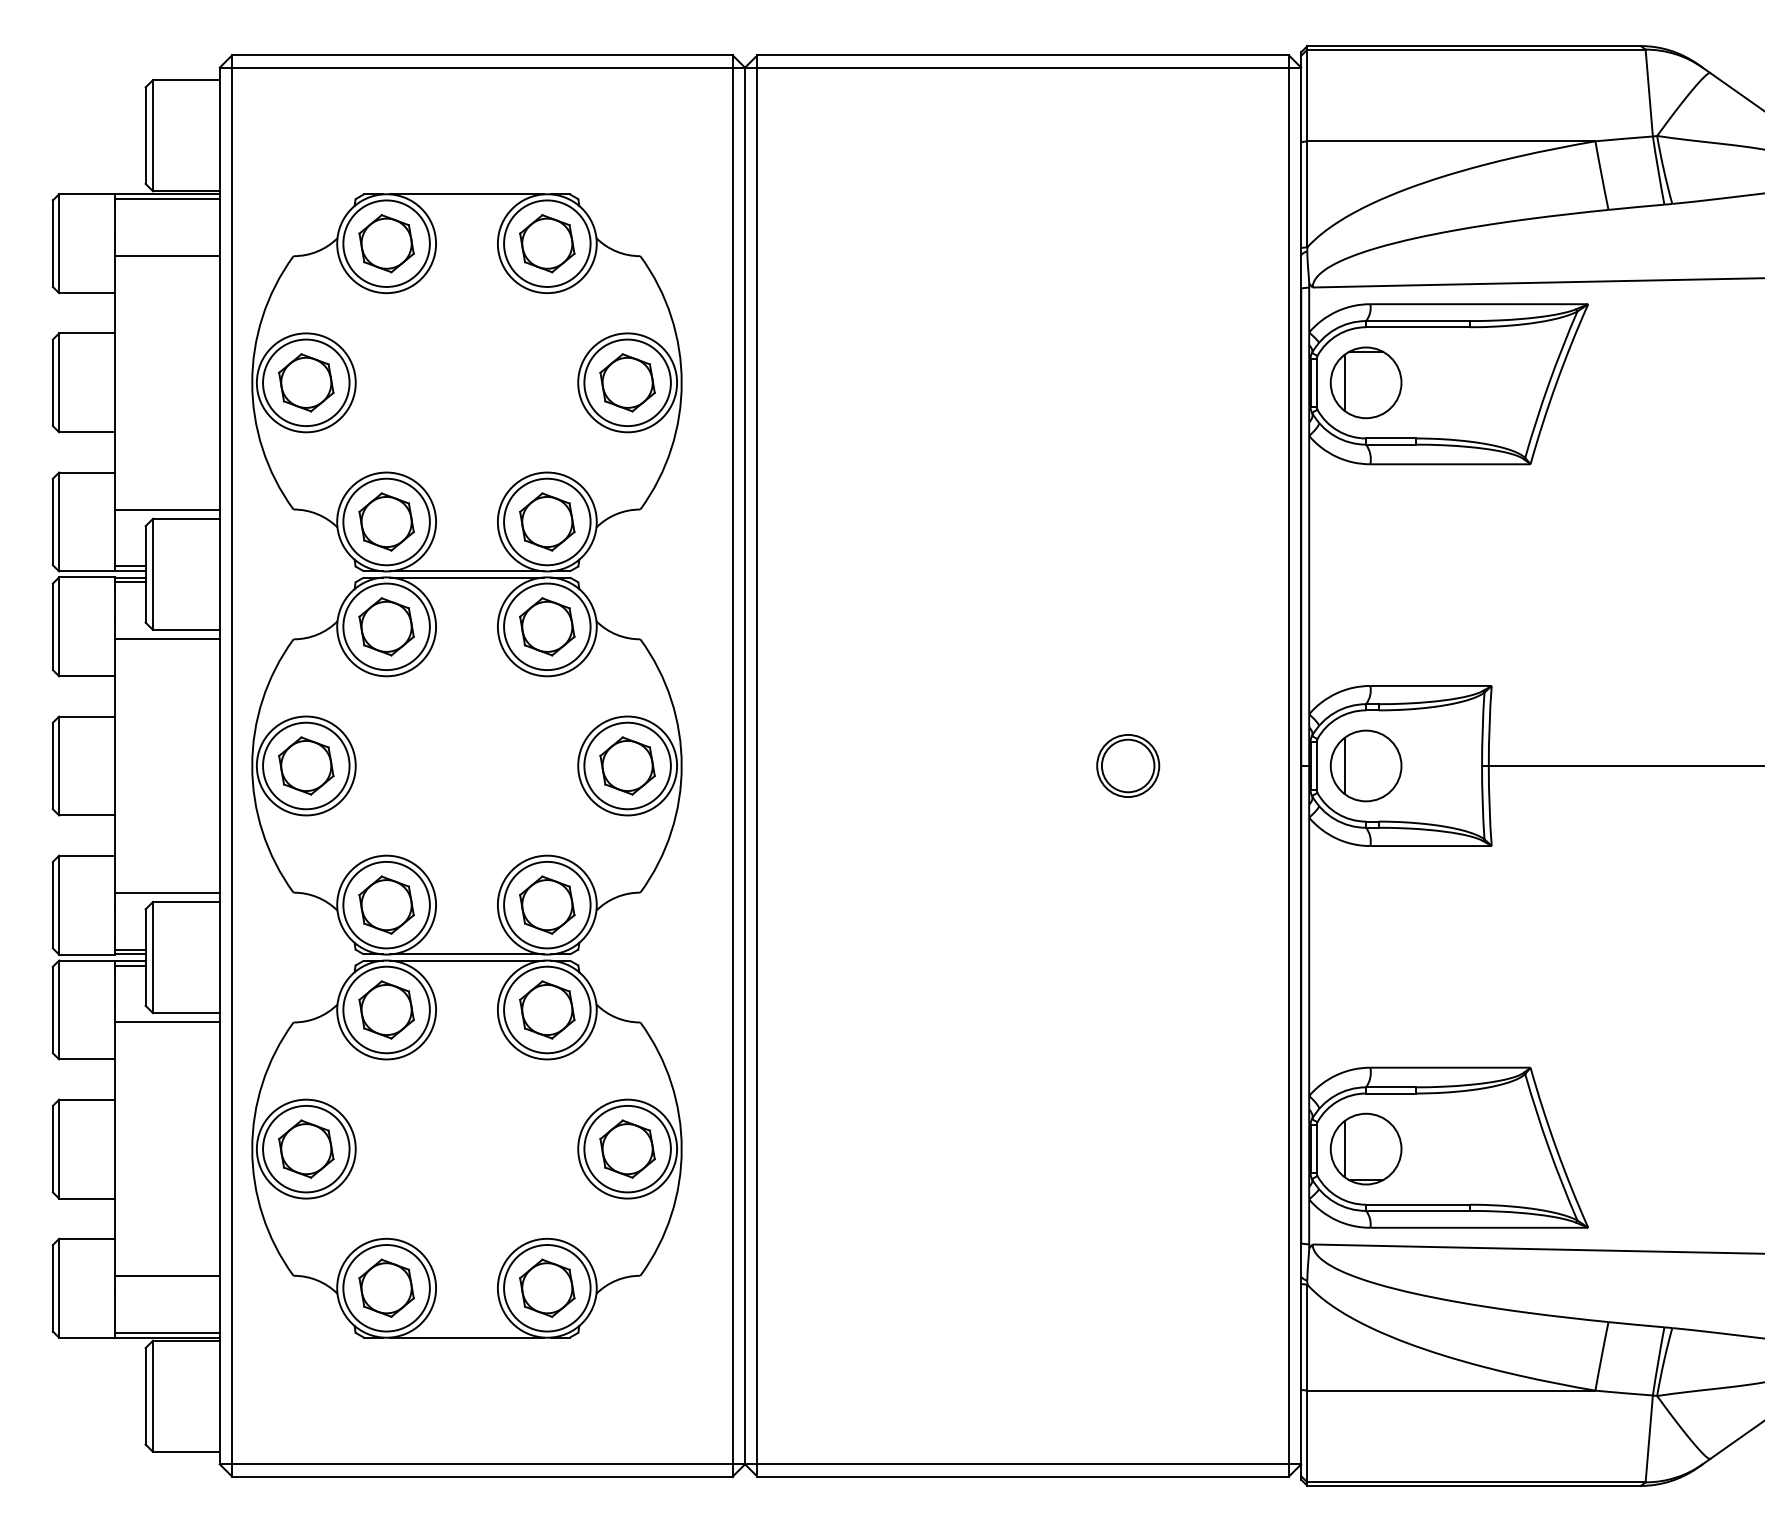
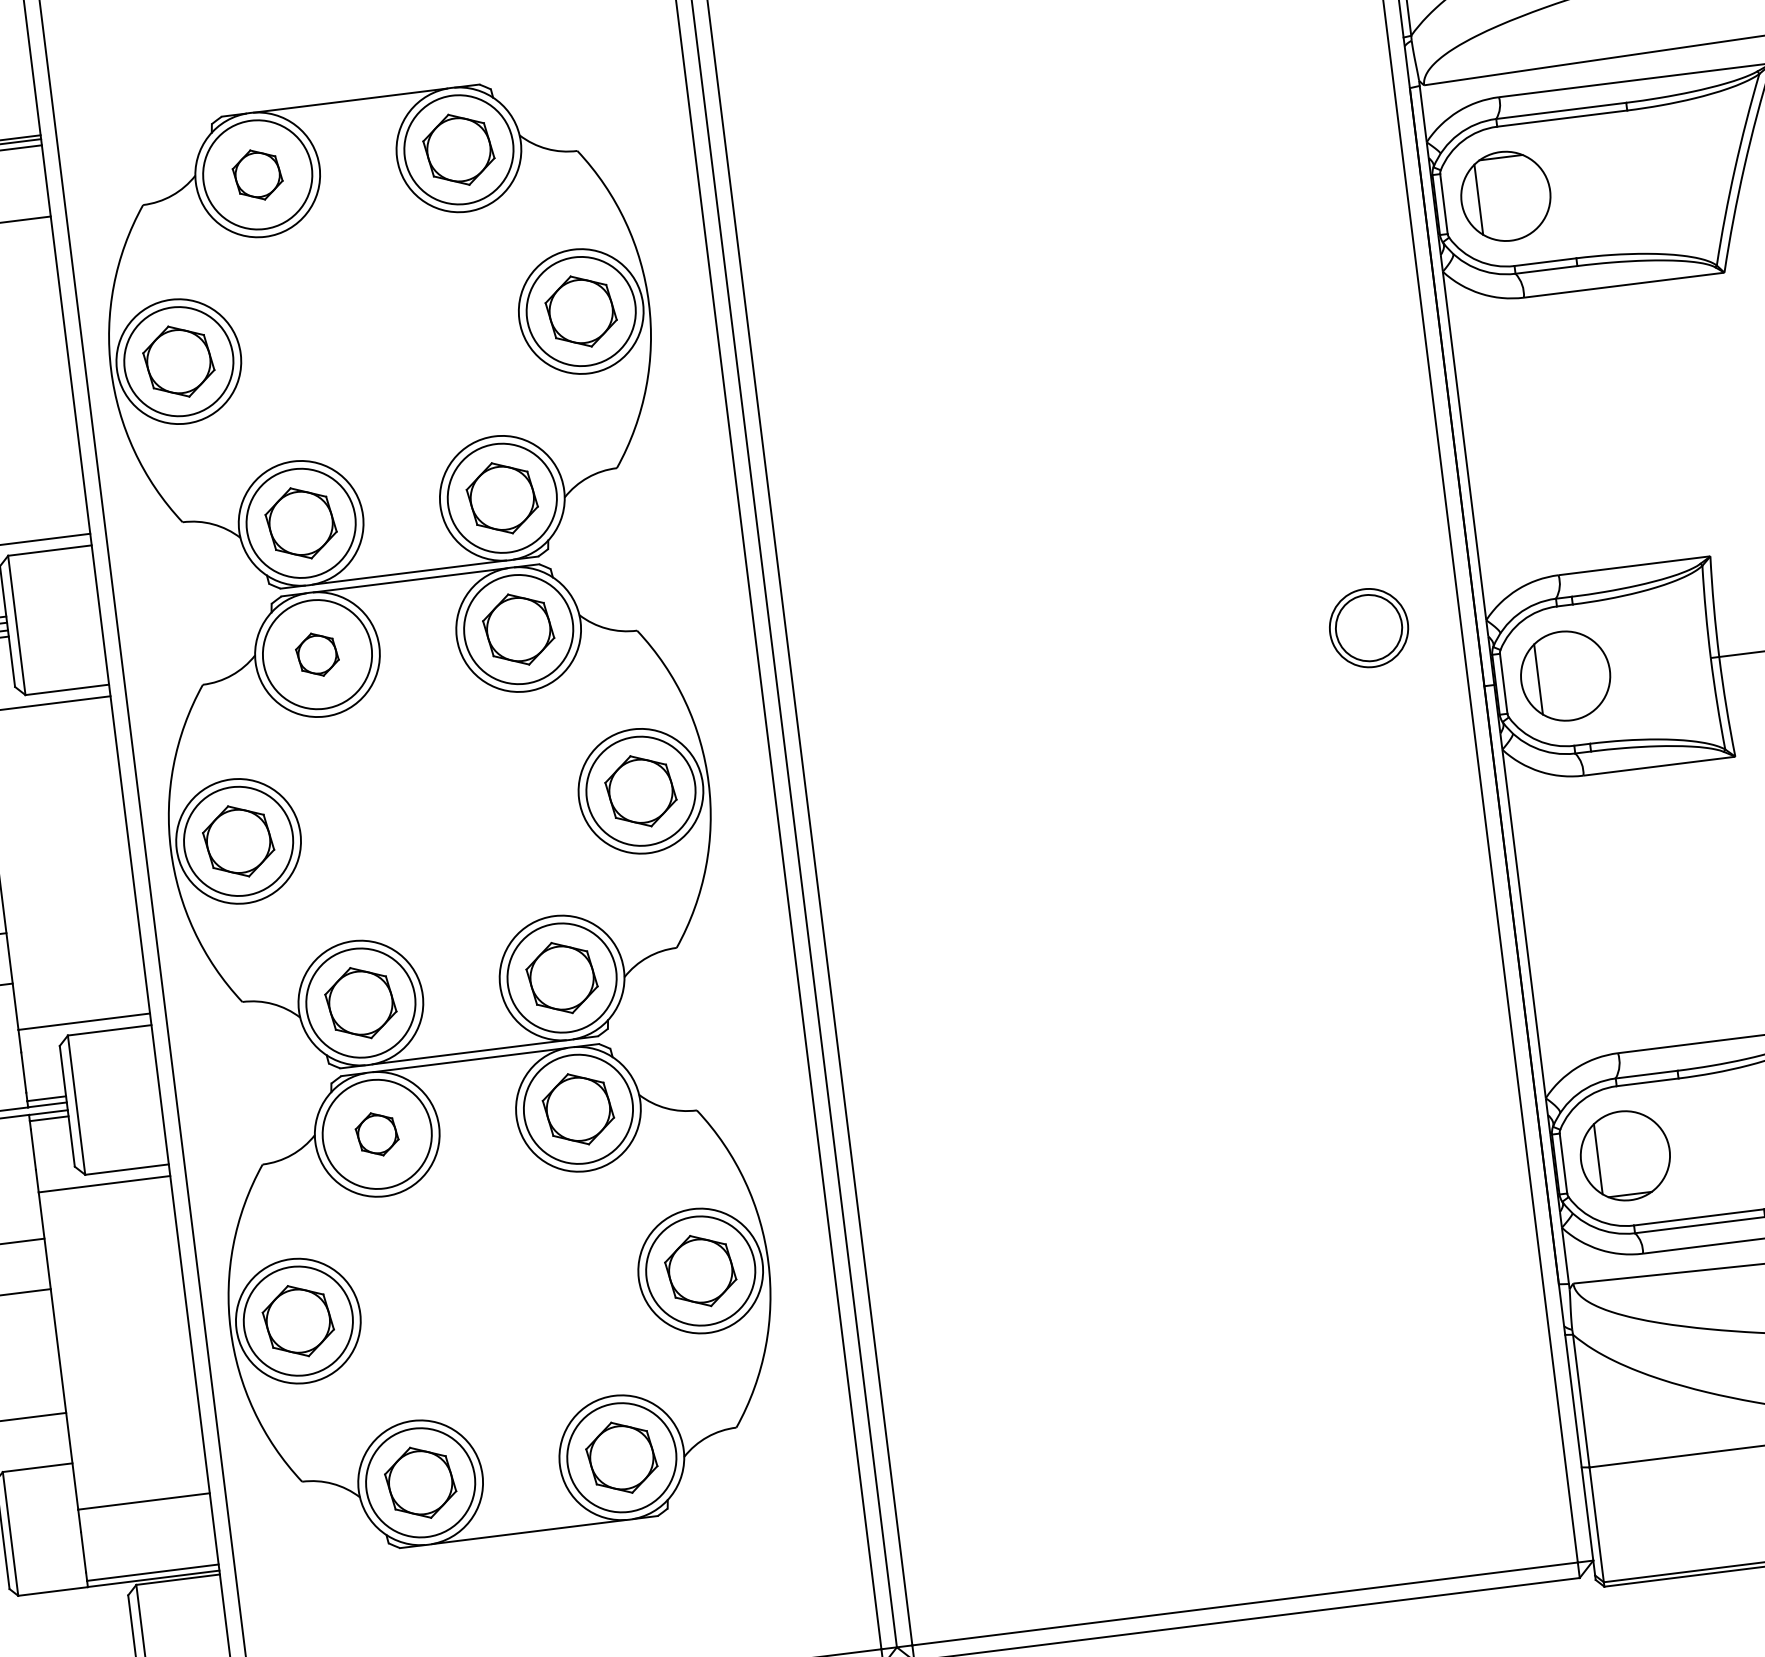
part: (386, 243) -> (257, 174), size x0.7
part: (386, 626) -> (317, 654), size x0.6
part: (1128, 765) -> (1369, 627), moved
part: (386, 1009) -> (377, 1133), size x0.6

